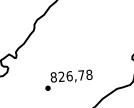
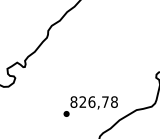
text: (68, 80) -> (90, 106), moved

